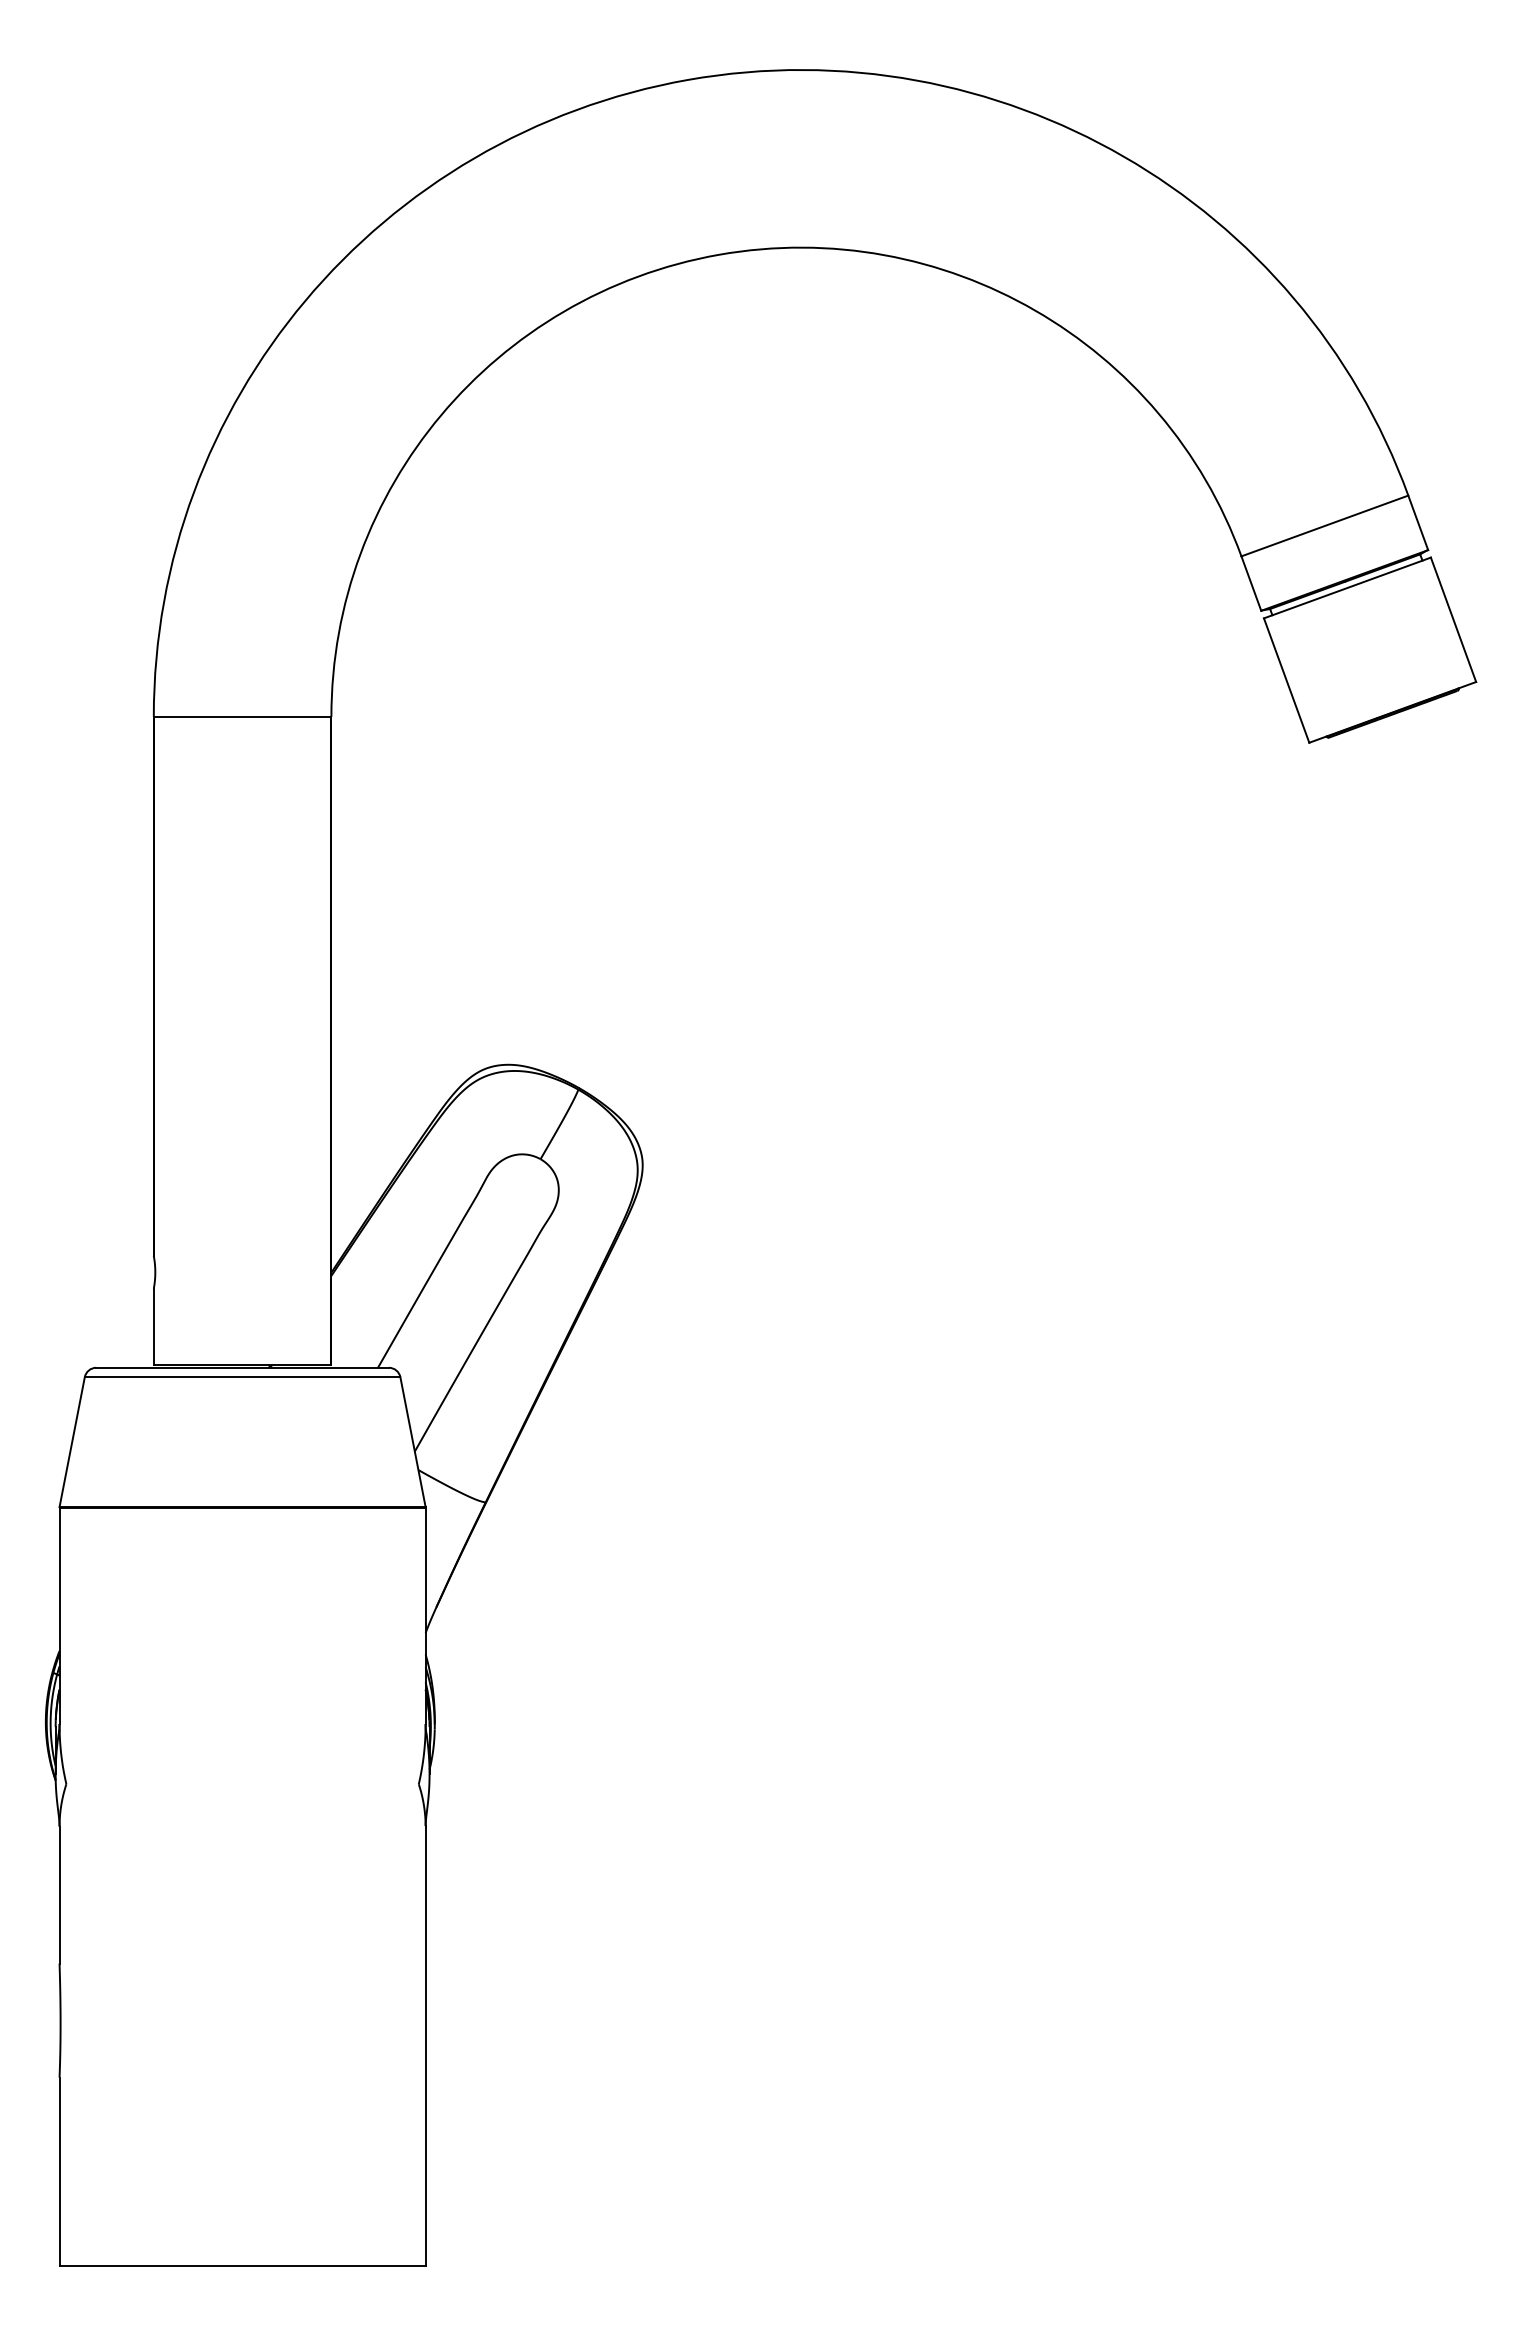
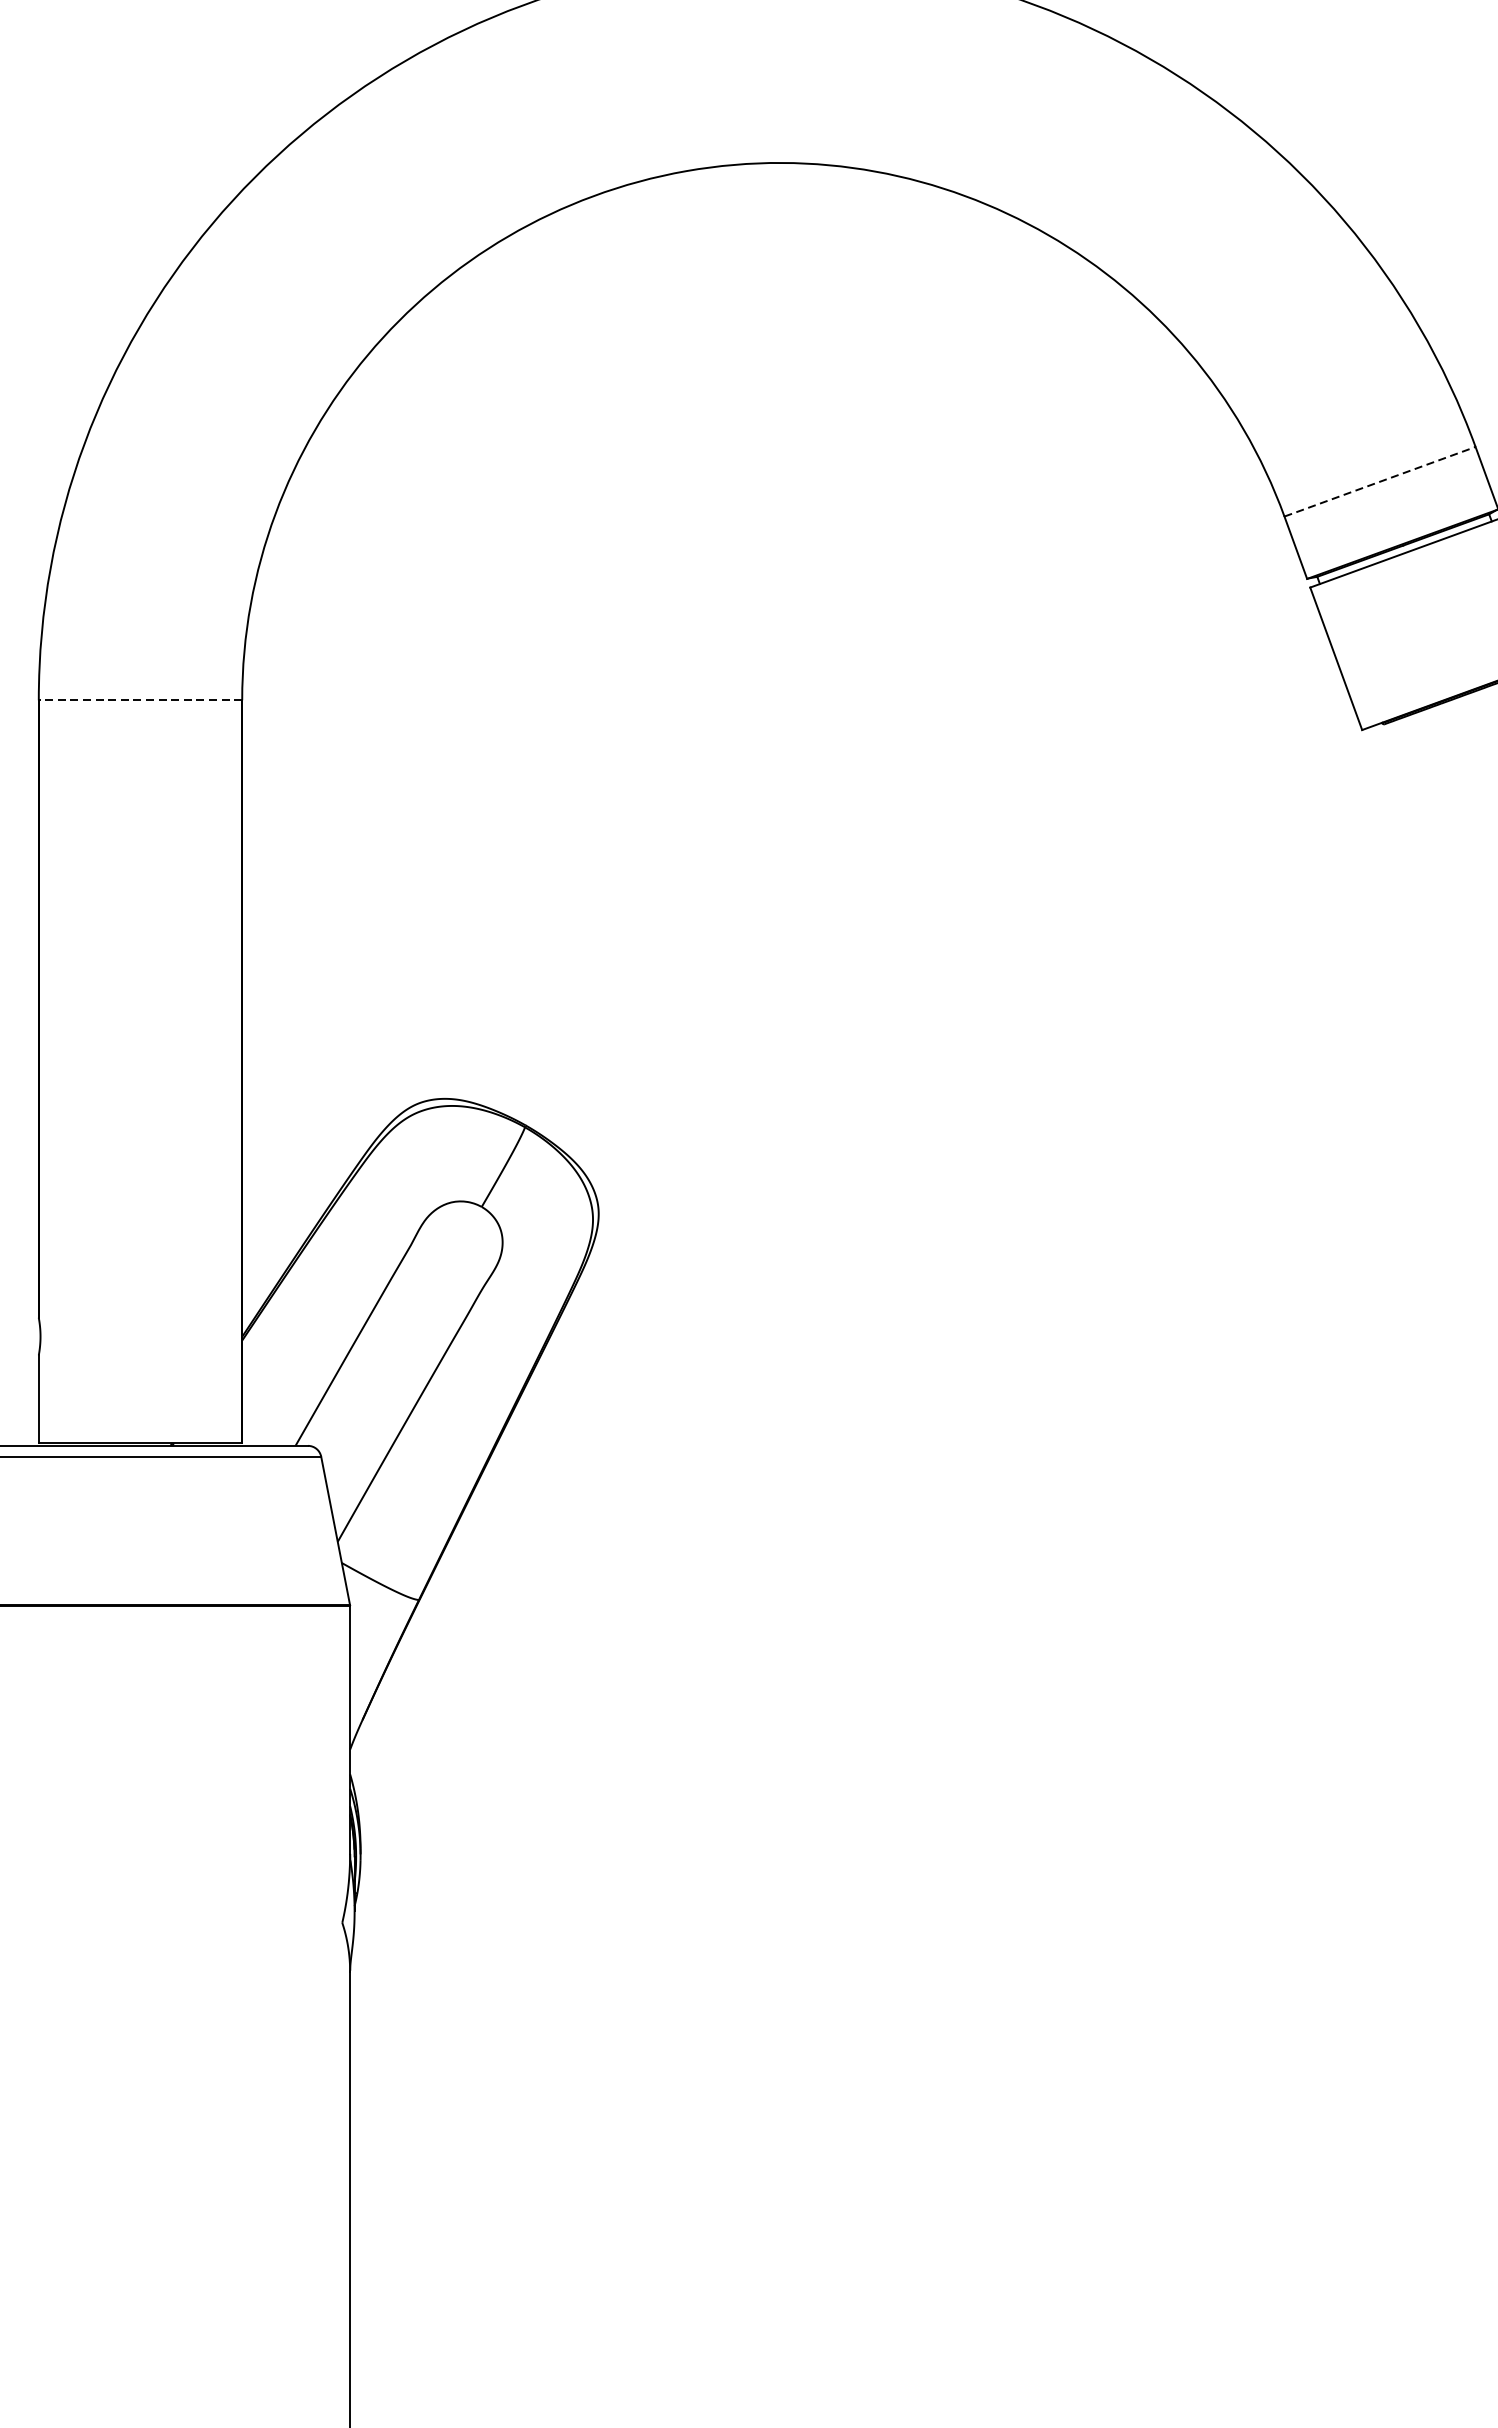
line: (1324, 525) -> (1379, 481), solid -> dashed
line: (242, 716) -> (140, 699), solid -> dashed

